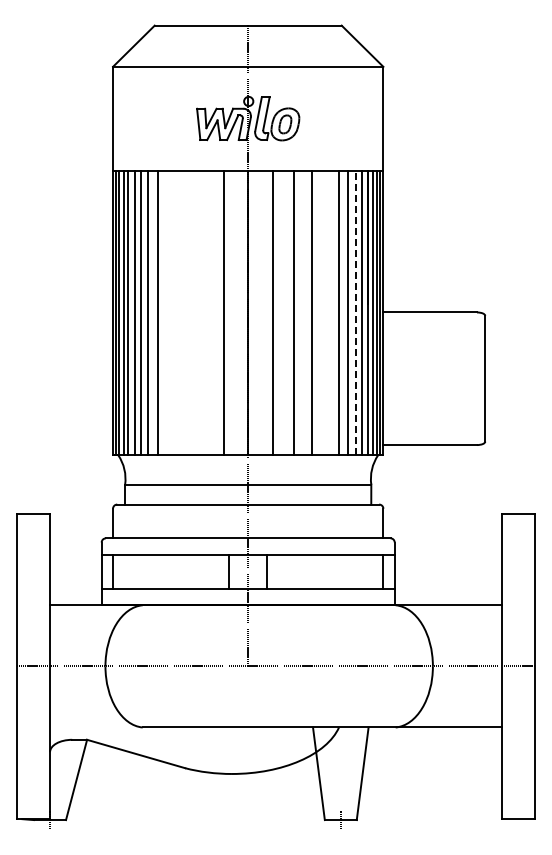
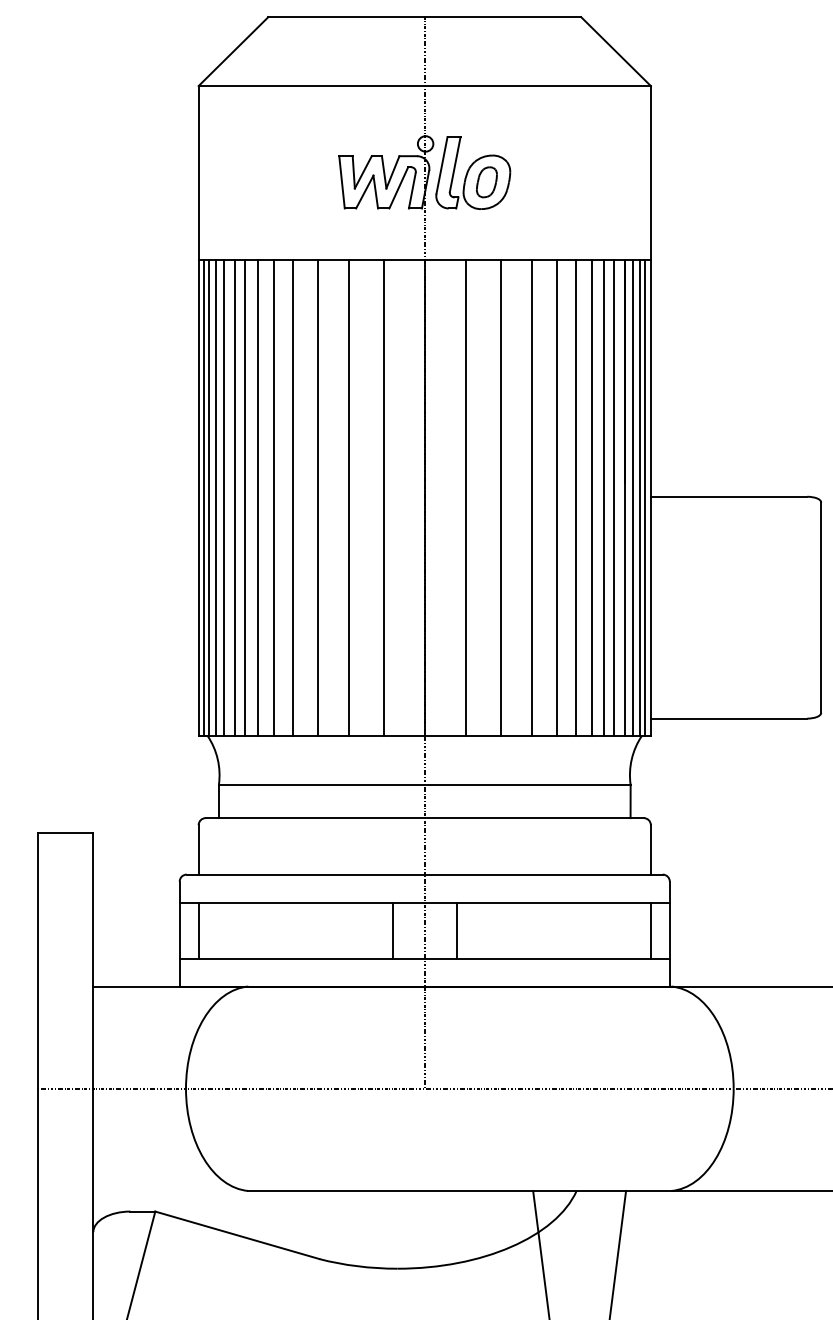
line: (169, 312) -> (293, 496), added
line: (184, 312) -> (318, 496), added
line: (202, 312) -> (348, 496), added
line: (327, 312) -> (557, 496), added
line: (355, 312) -> (604, 496), dashed -> solid

